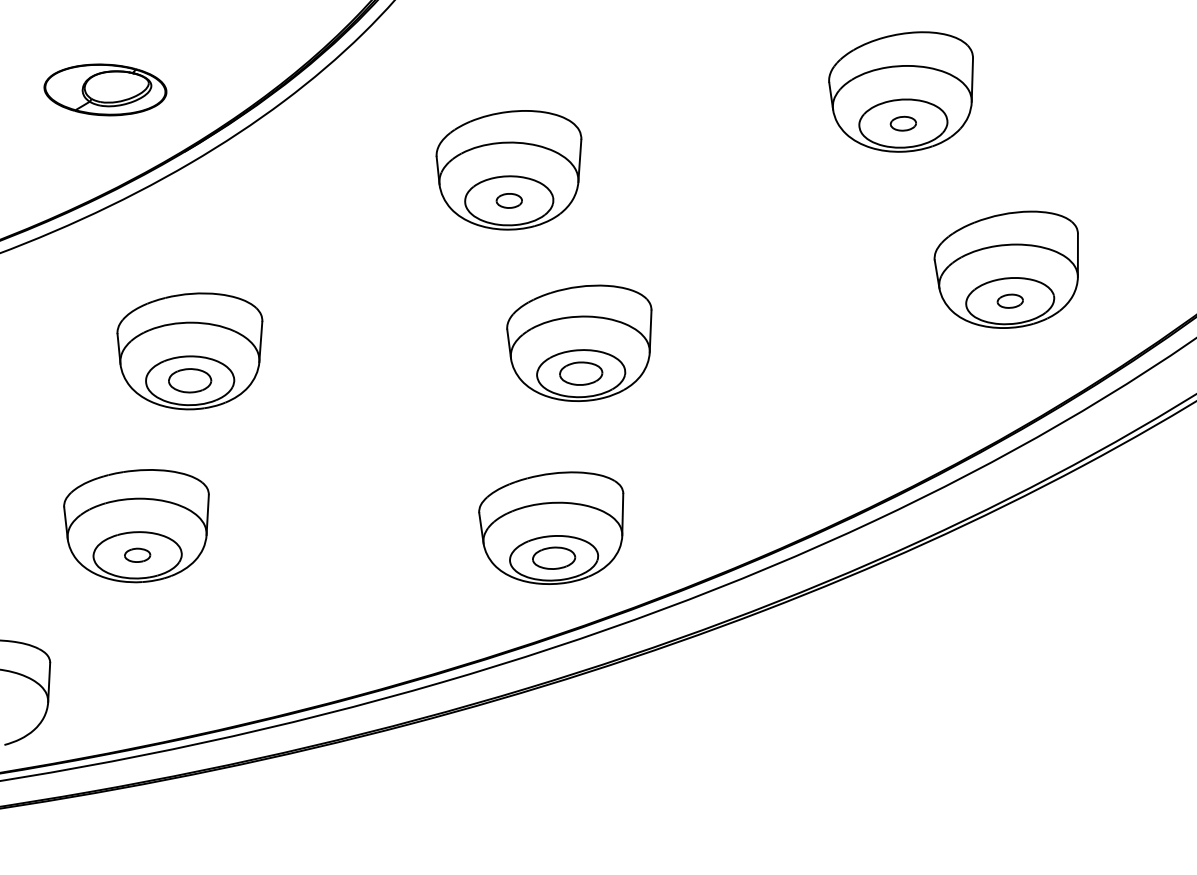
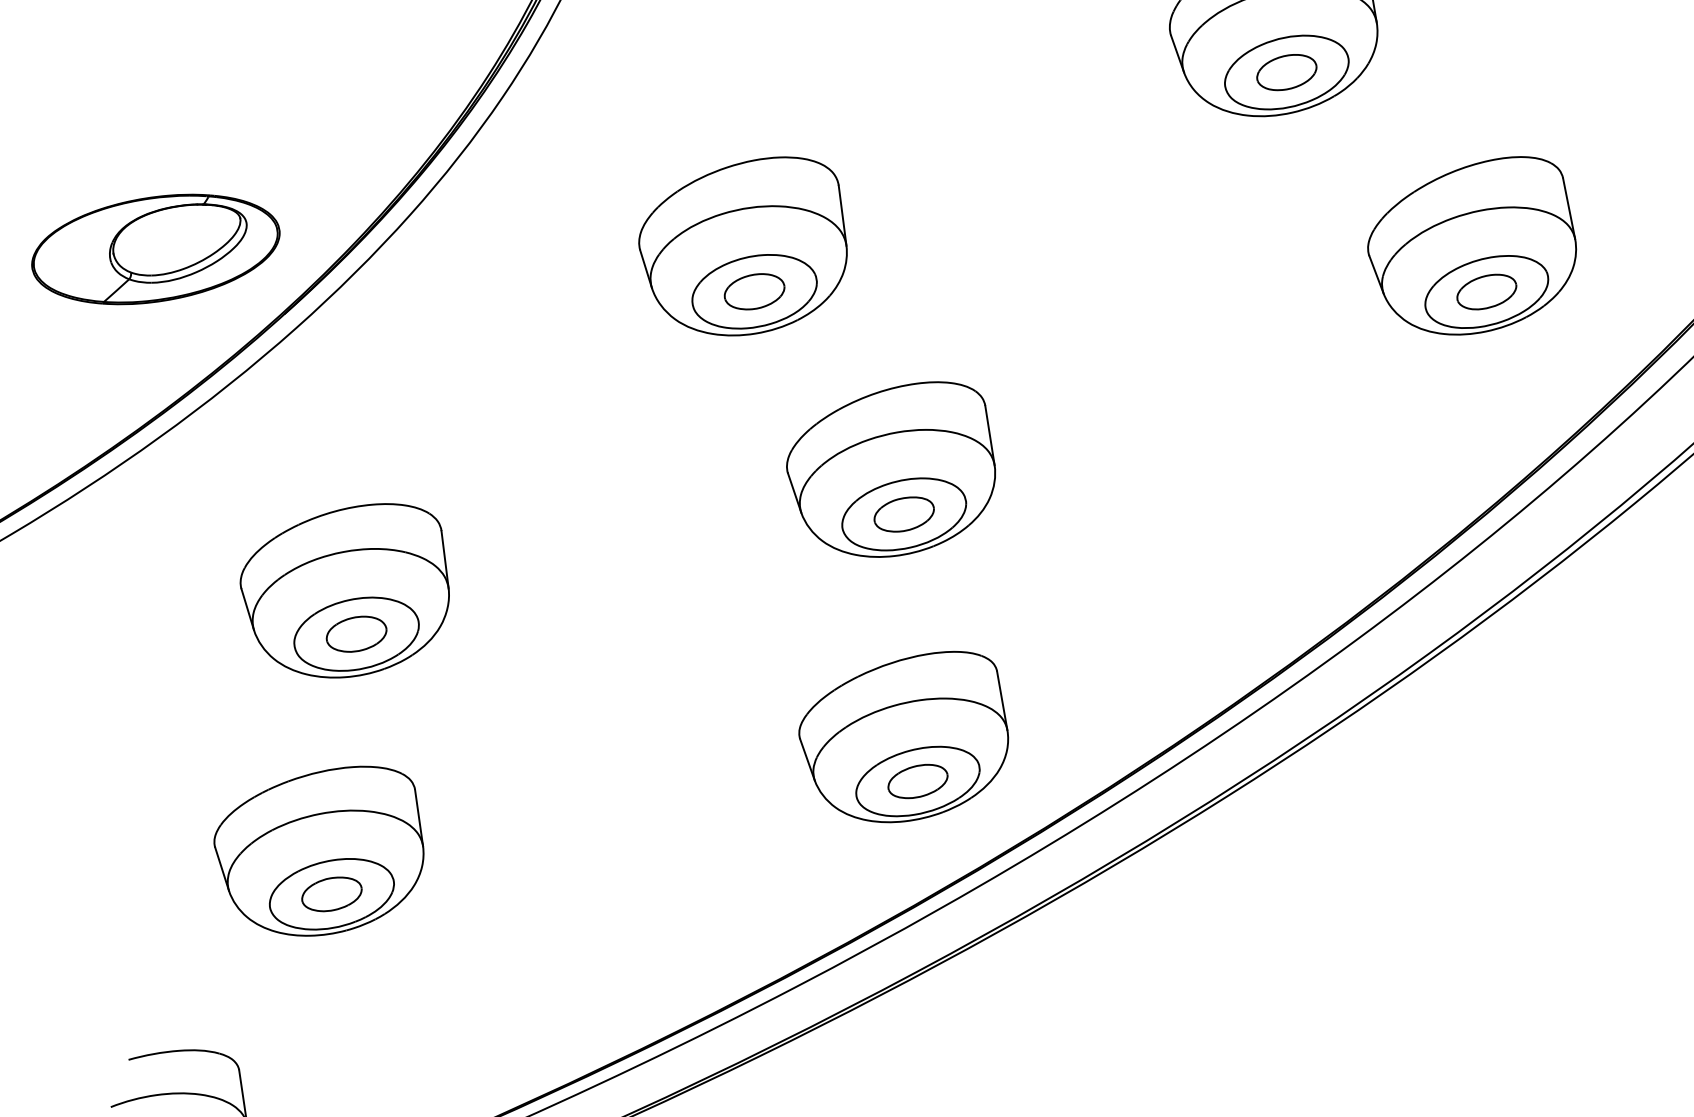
part: (105, 89) -> (155, 248), size x1.43
part: (903, 123) -> (1286, 72), size x1.67
part: (509, 200) -> (754, 291), size x1.67
part: (1010, 301) -> (1487, 292), size x1.67
part: (137, 555) -> (331, 894), size x1.67

